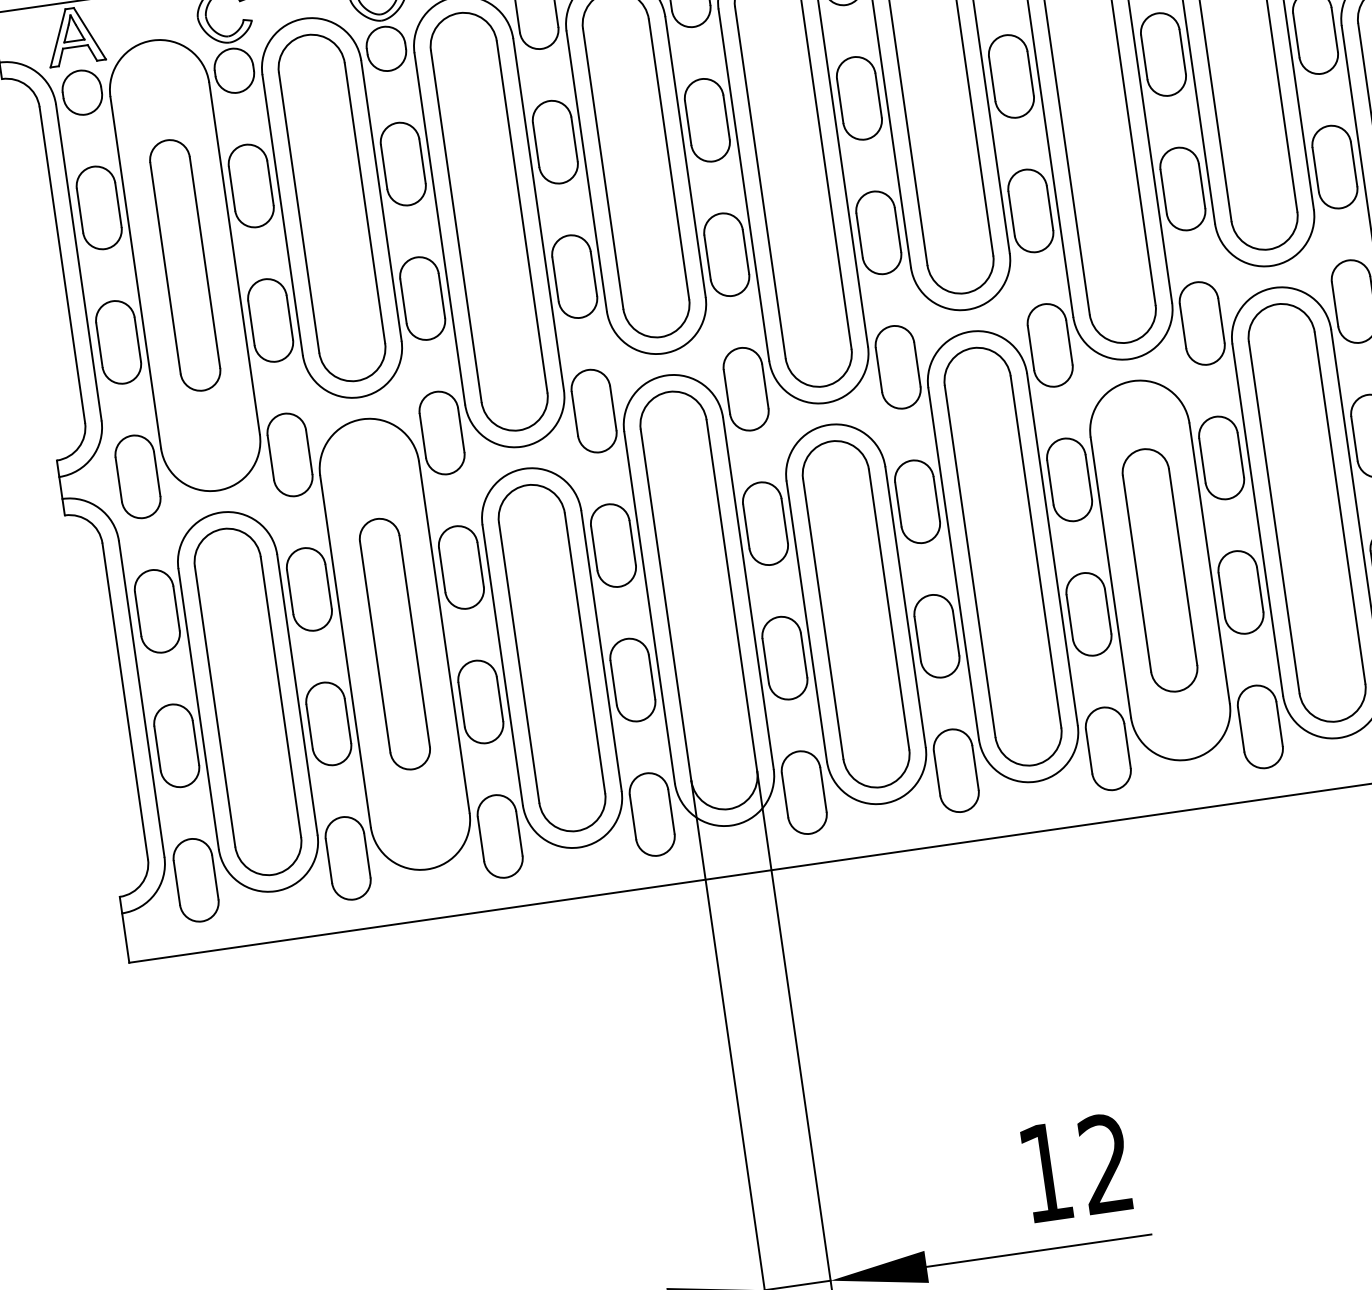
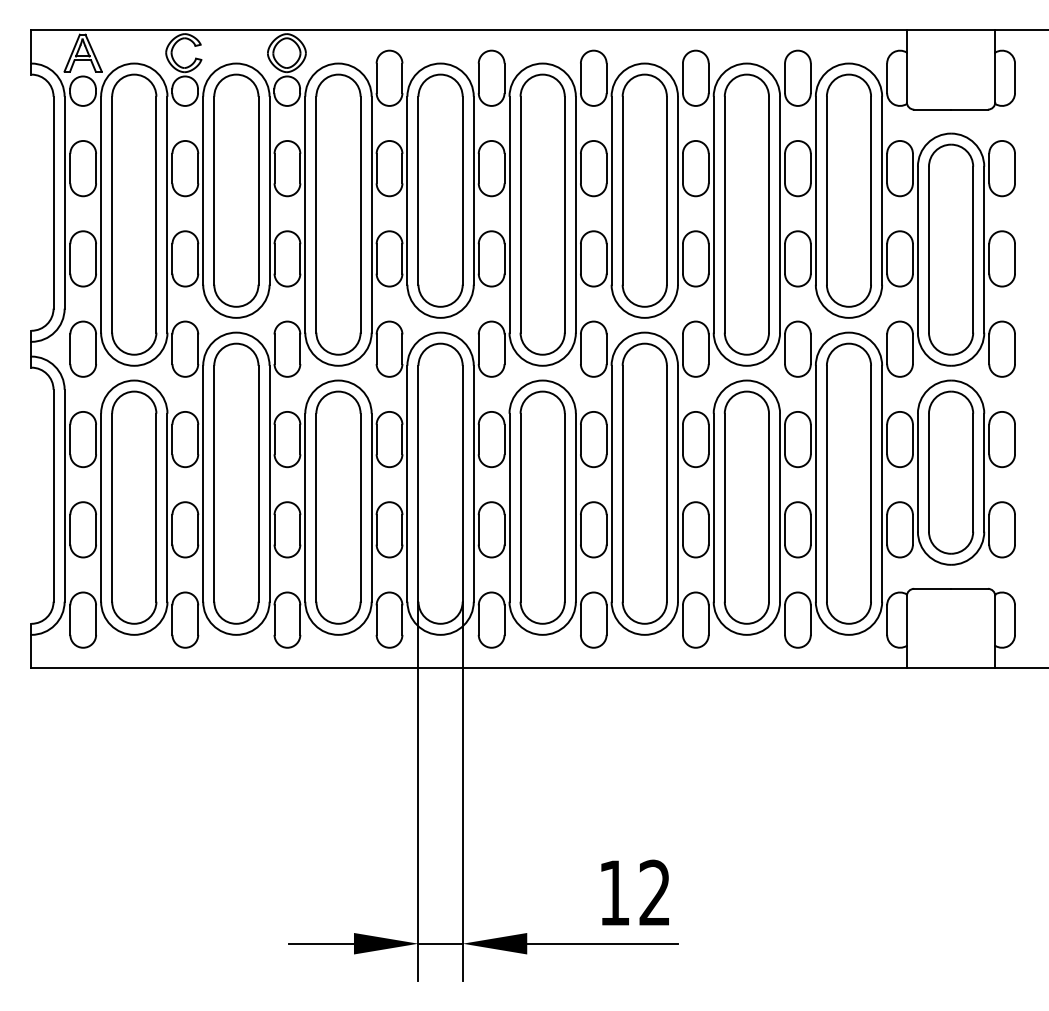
part: (185, 265) -> (134, 214), size x1.67
part: (1159, 570) -> (746, 507), size x1.43
part: (395, 643) -> (236, 483), size x1.67

